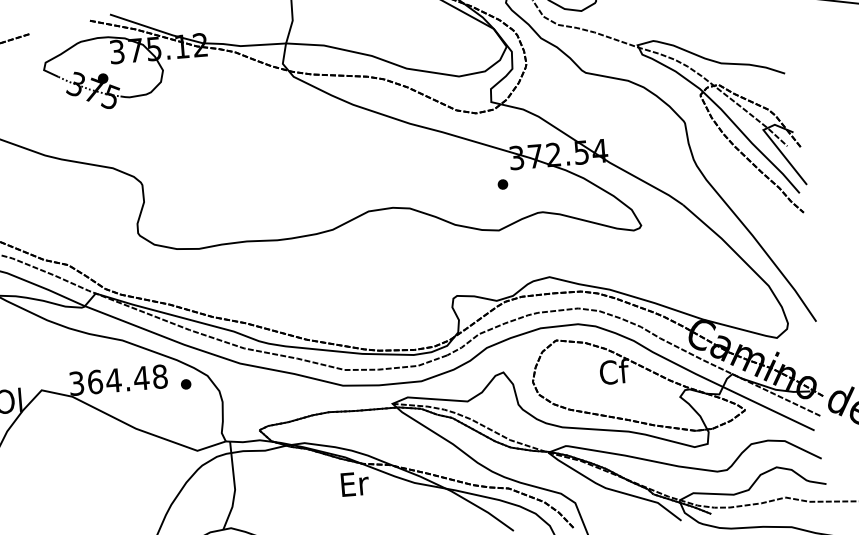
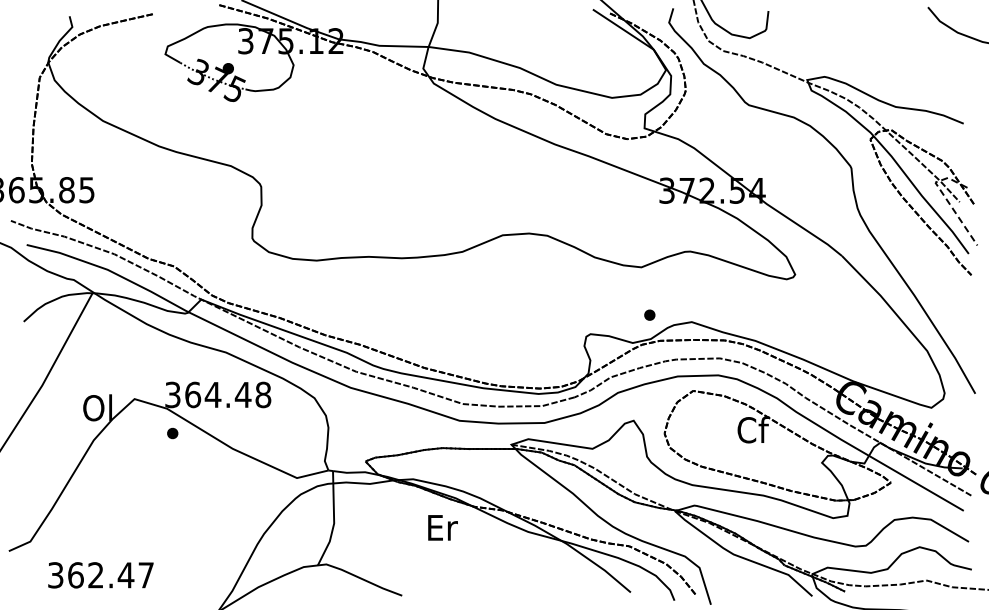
line: (774, 143) -> (945, 198), solid -> dashed
part: (502, 183) -> (649, 314), moved
part: (185, 384) -> (172, 433), moved
text: (354, 483) -> (442, 527), moved

